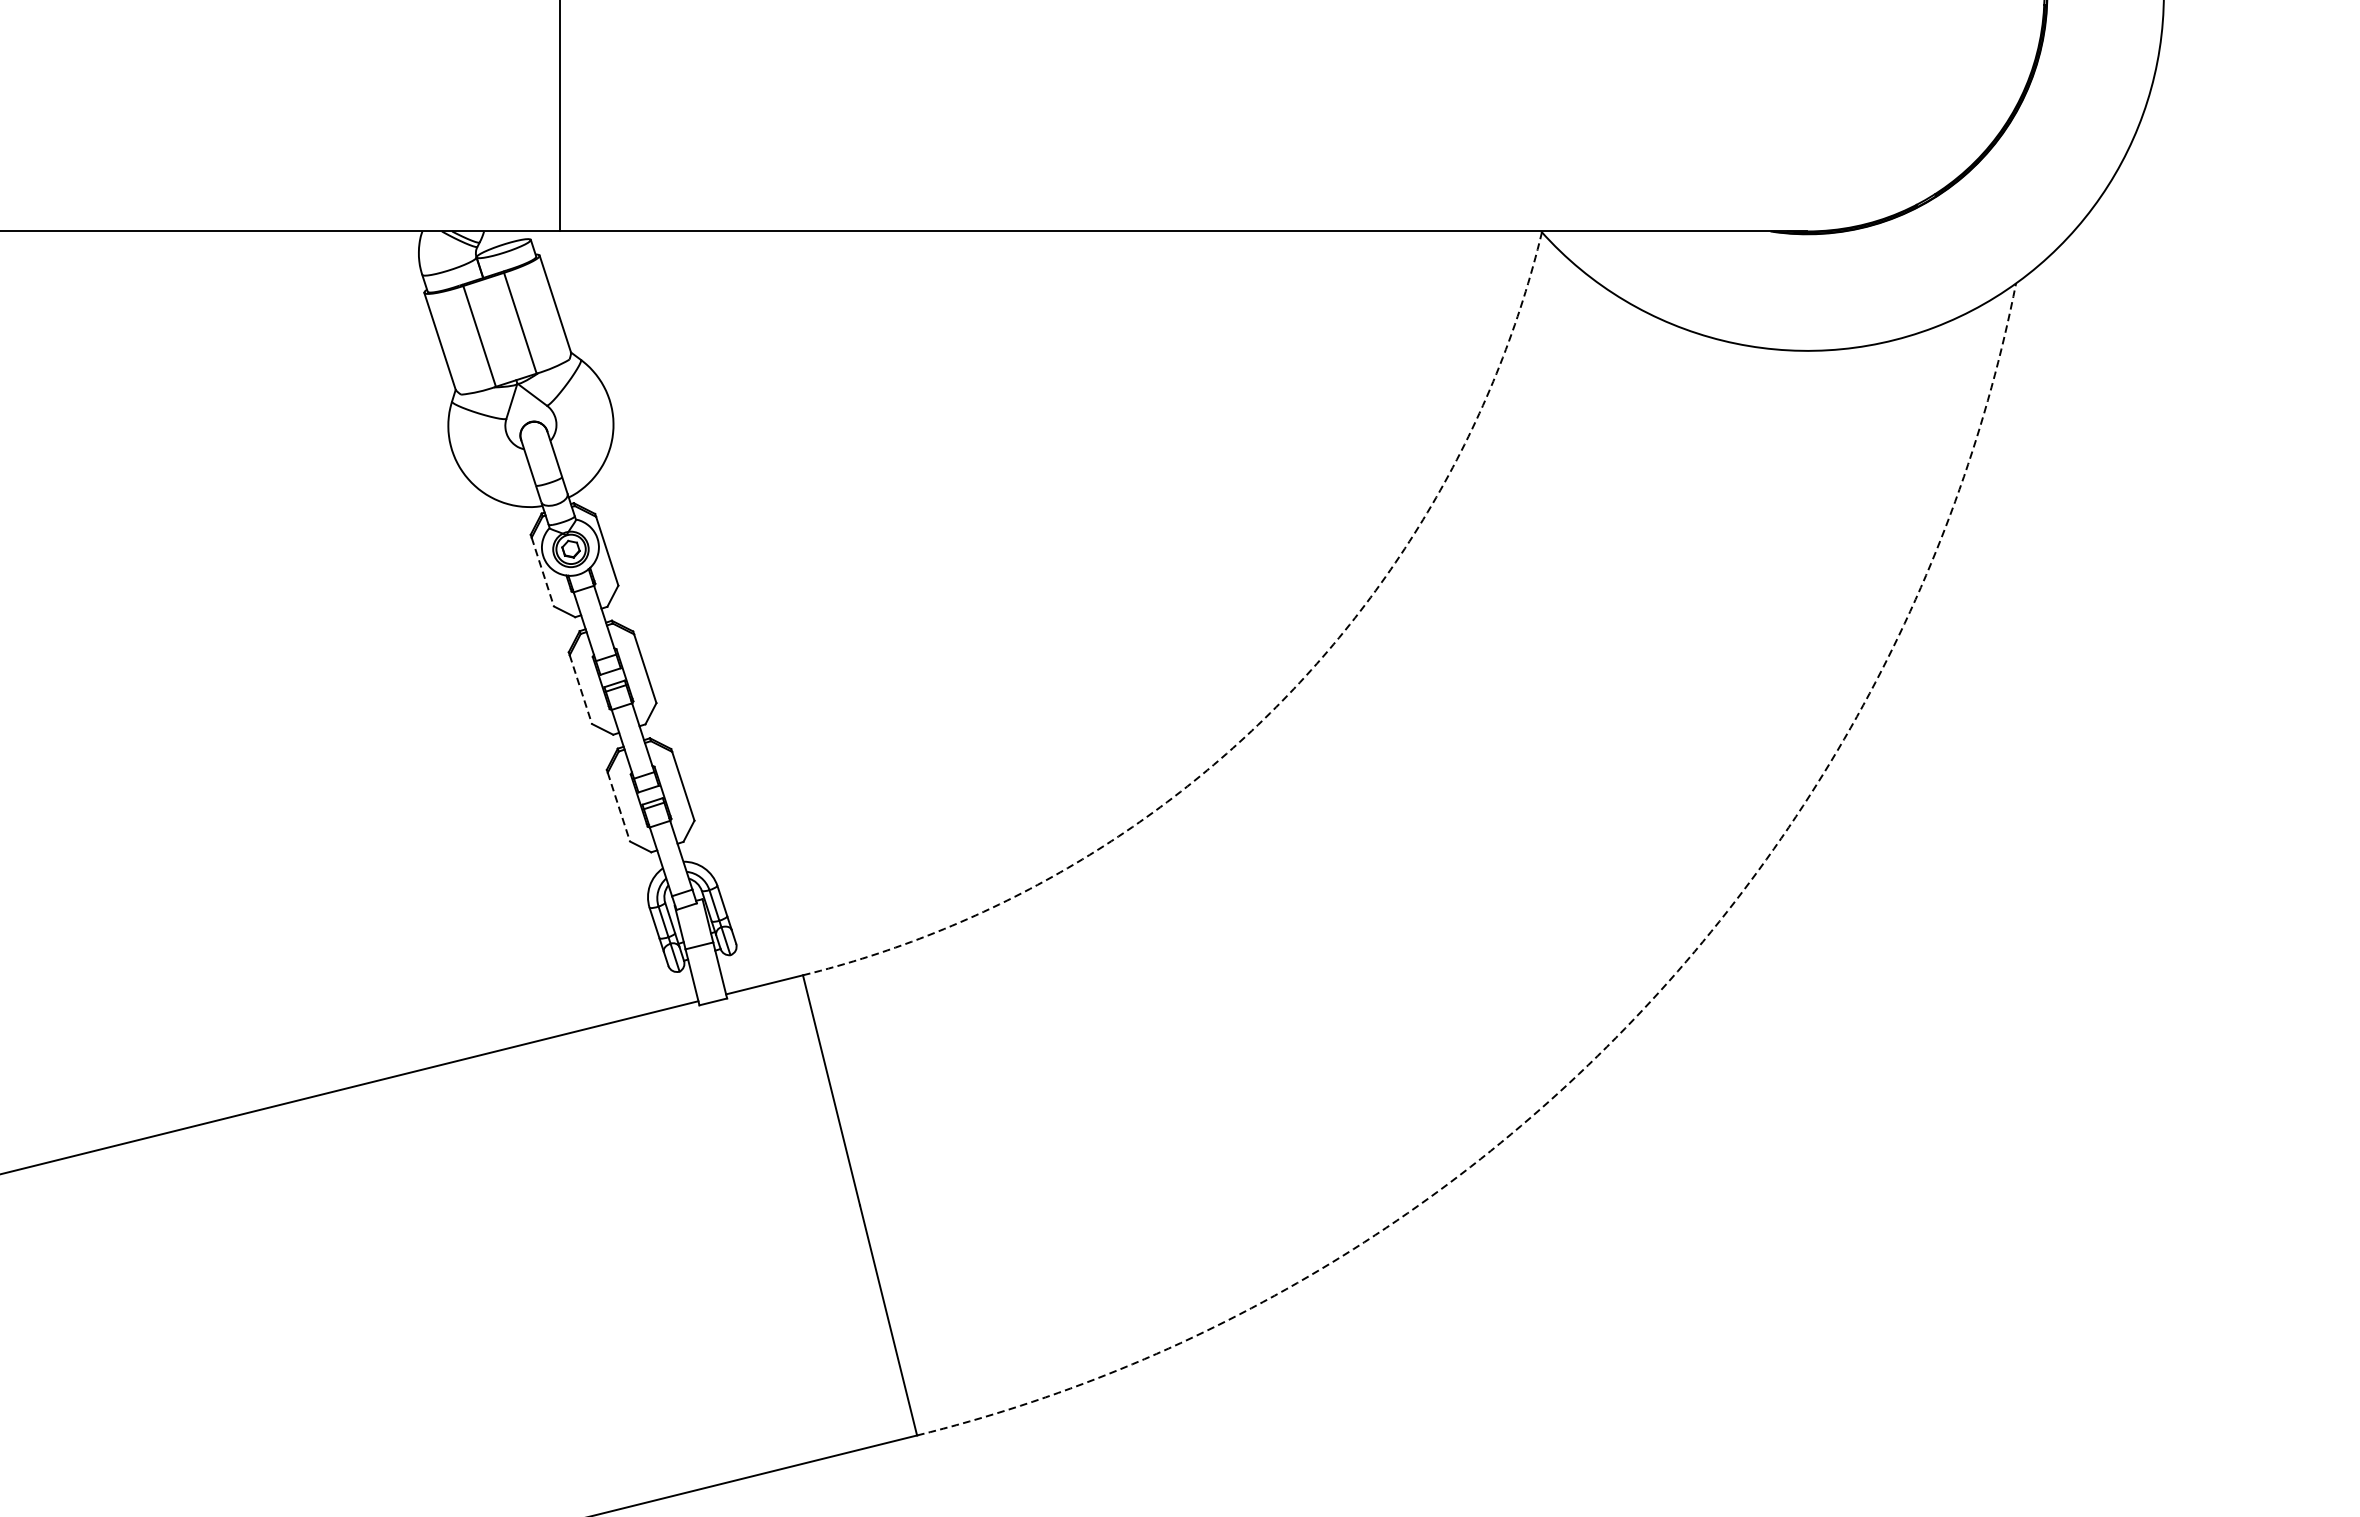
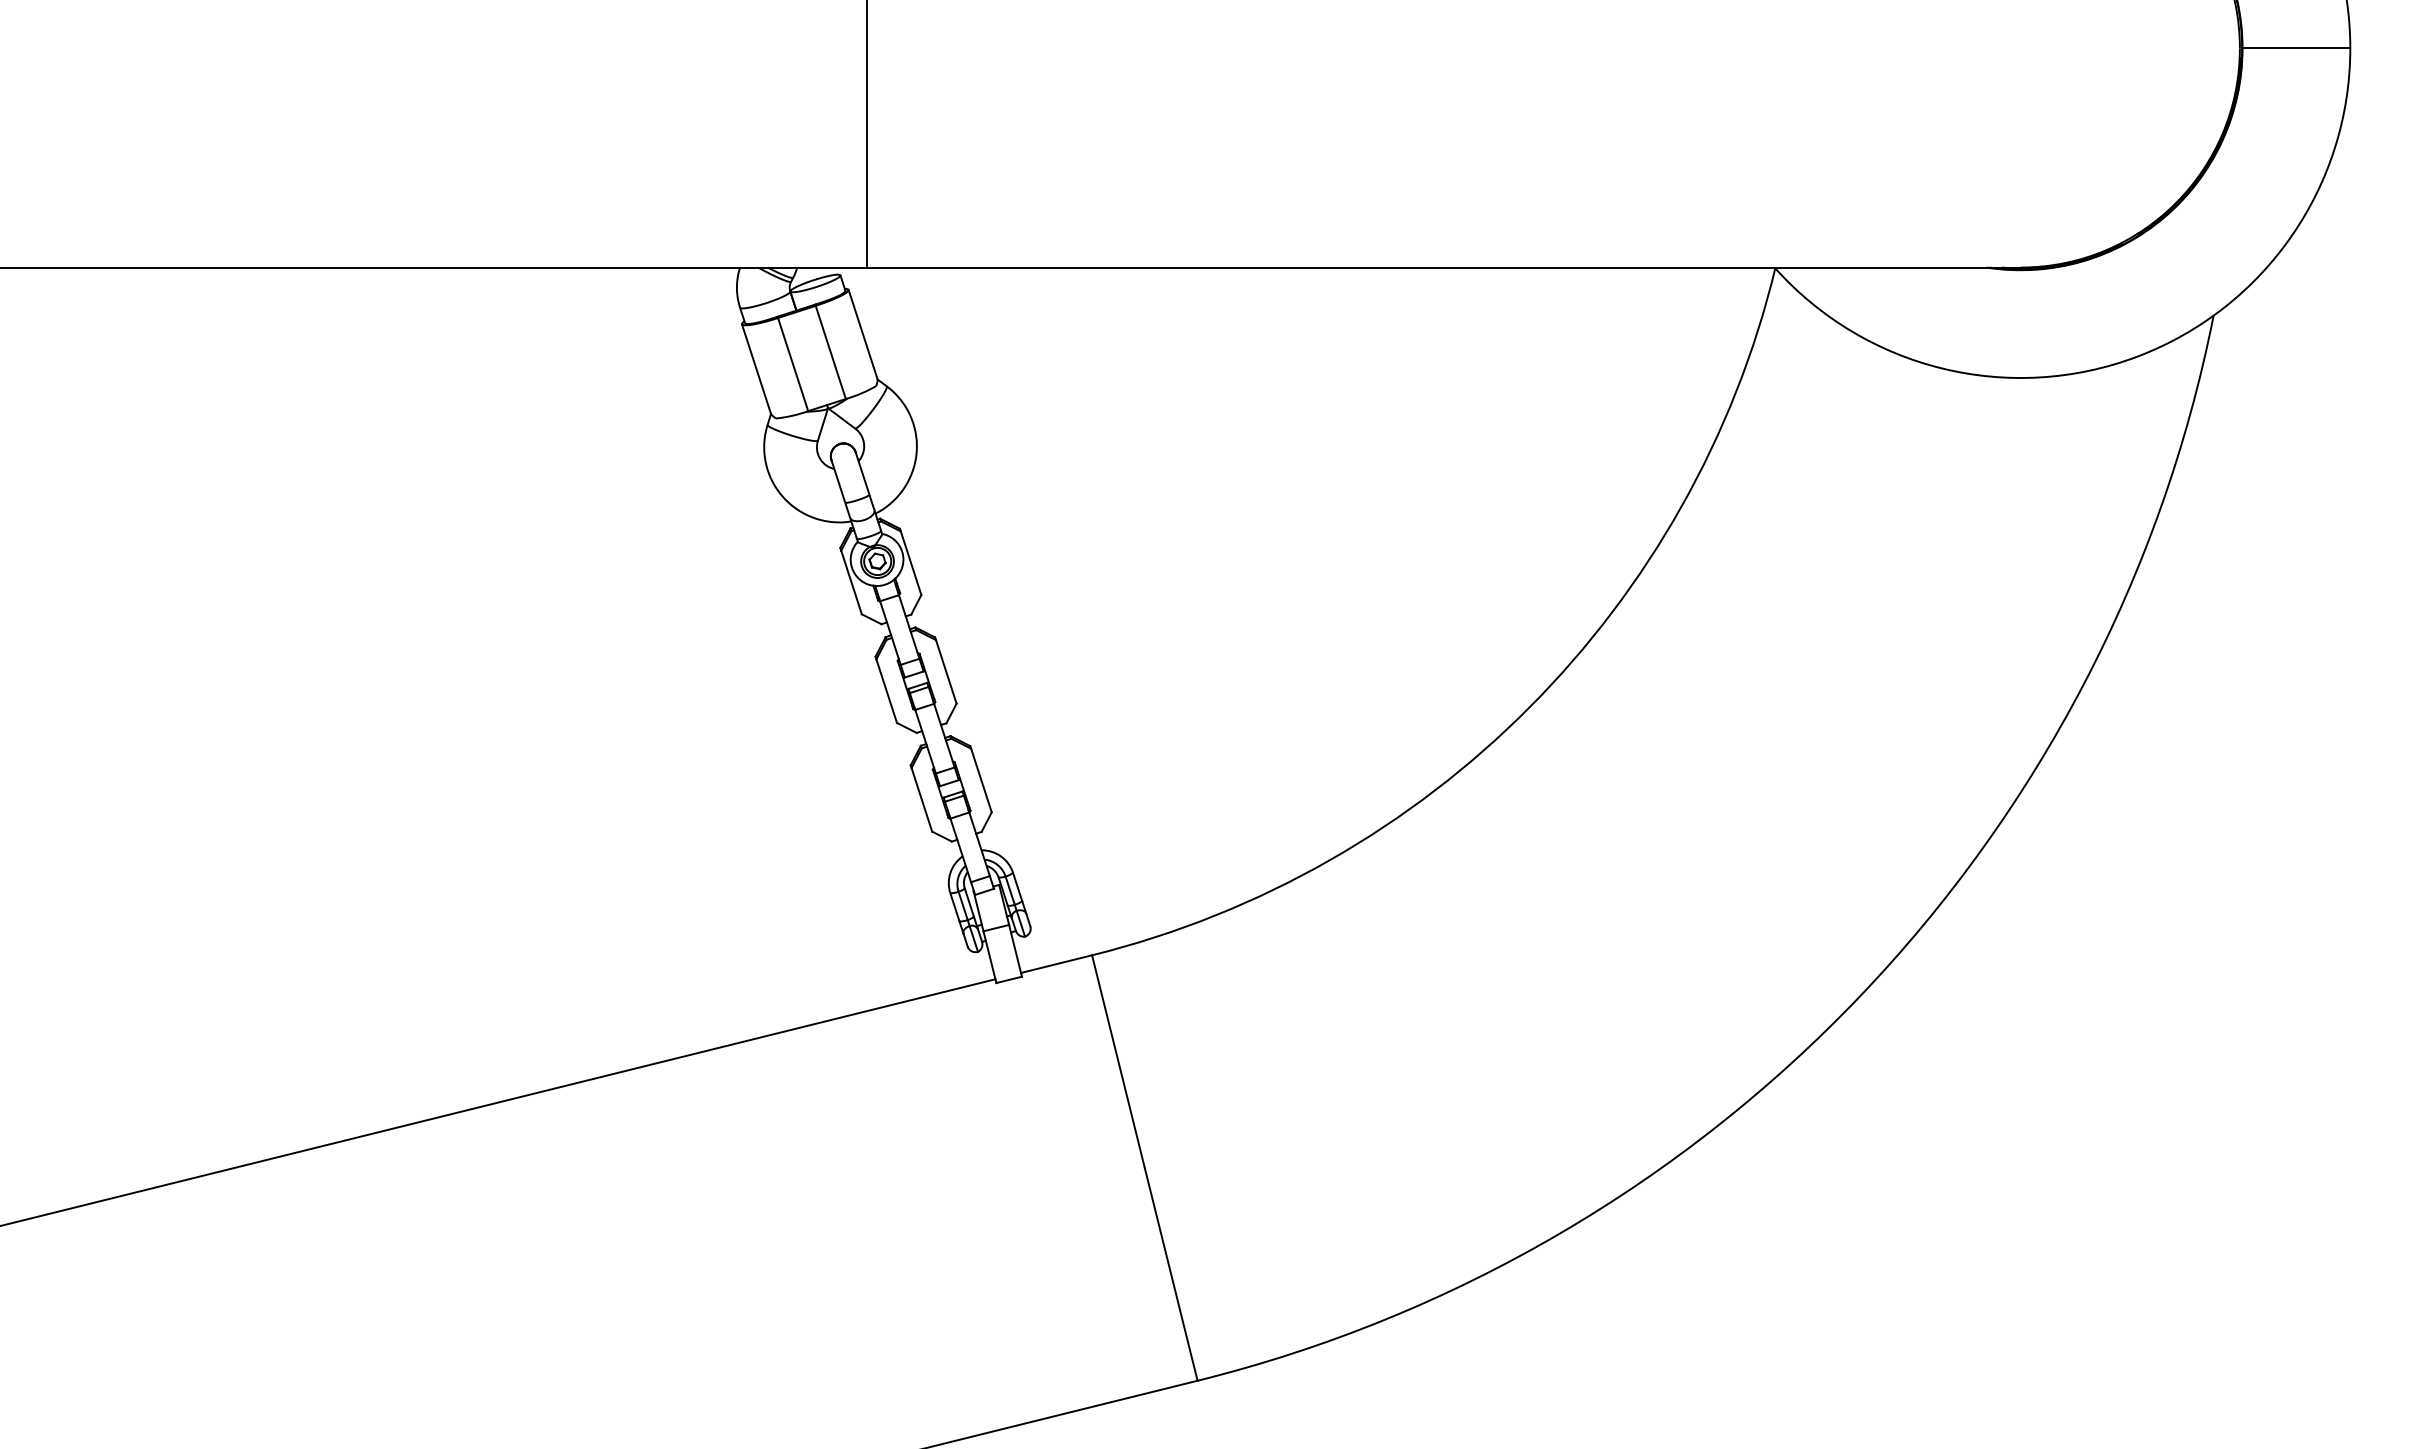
line: (542, 572) -> (851, 582), dashed -> solid
line: (580, 689) -> (886, 691), dashed -> solid
arc: (1276, 707) -> (1529, 707), dashed -> solid
line: (619, 807) -> (922, 800), dashed -> solid
arc: (1634, 1018) -> (1860, 995), dashed -> solid

